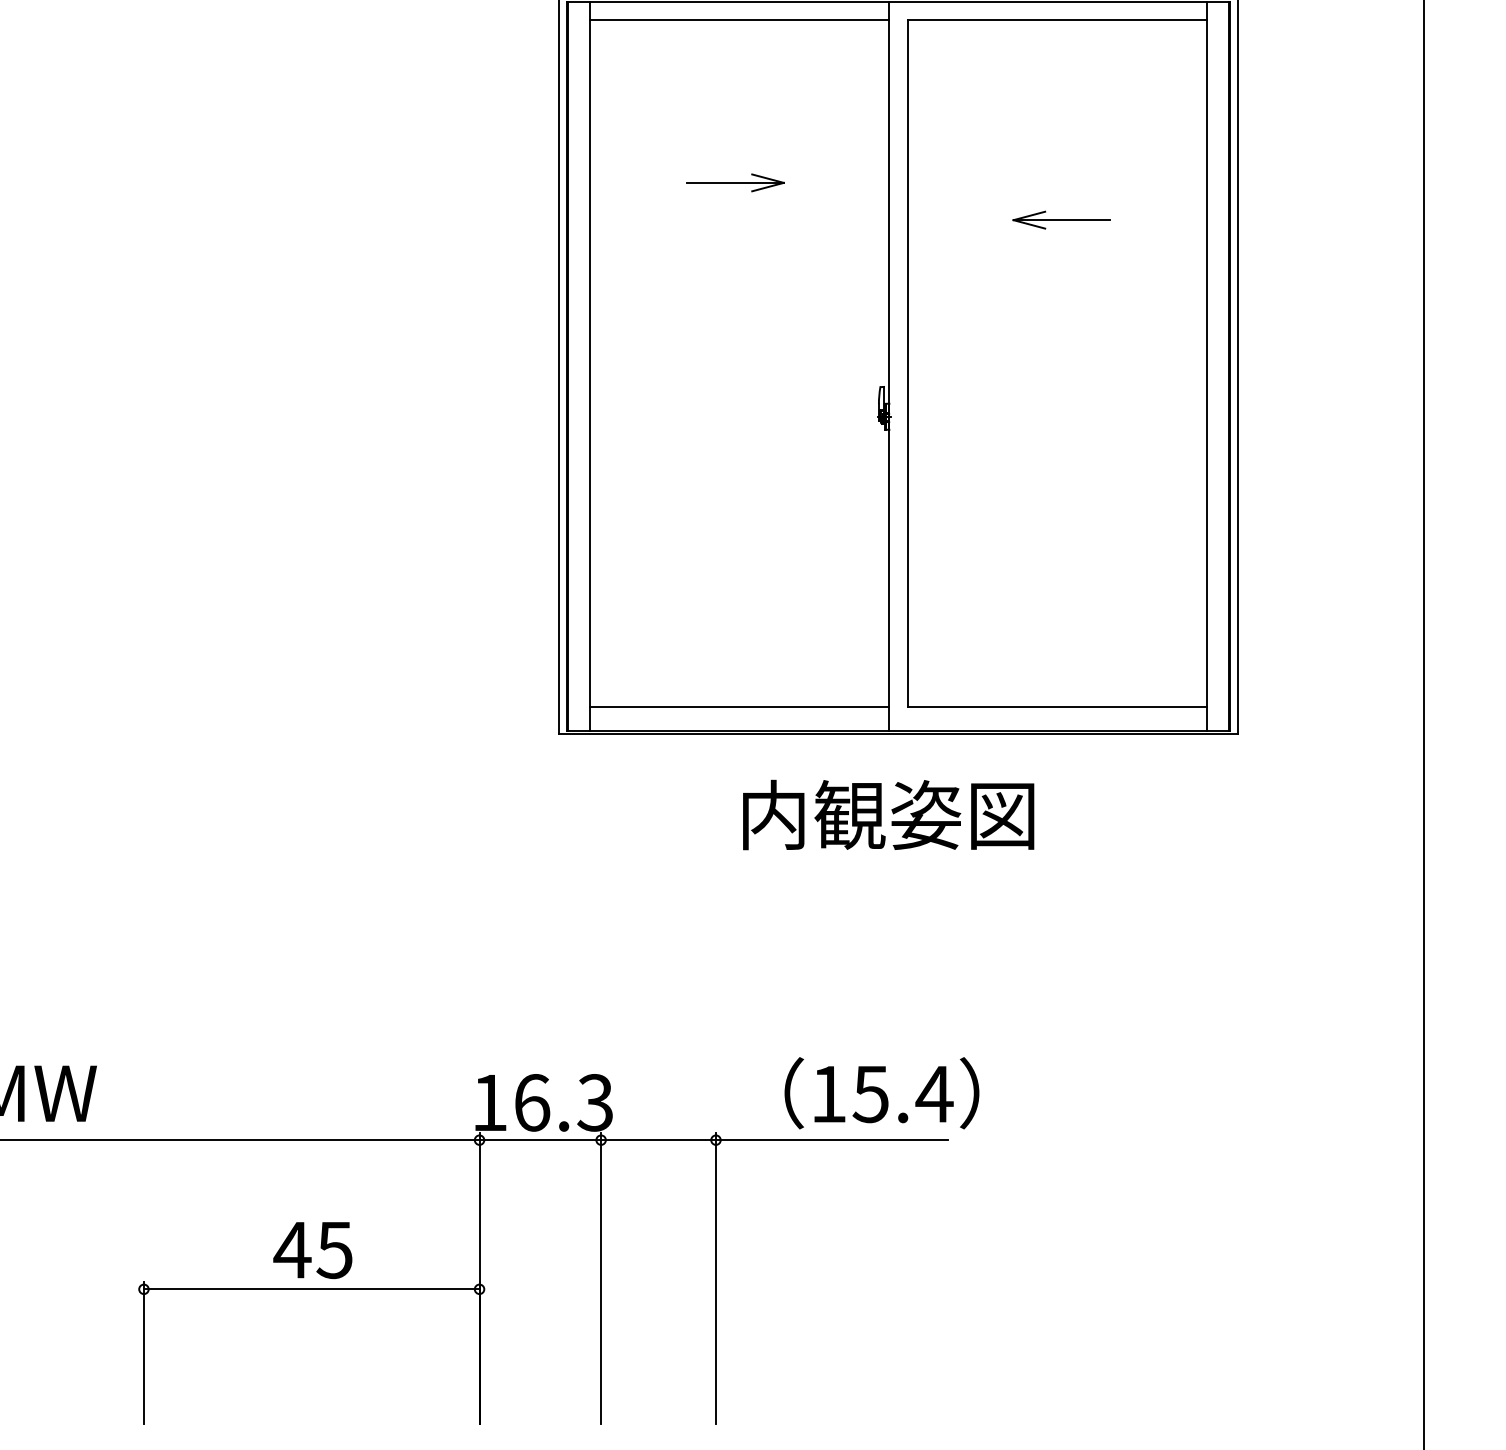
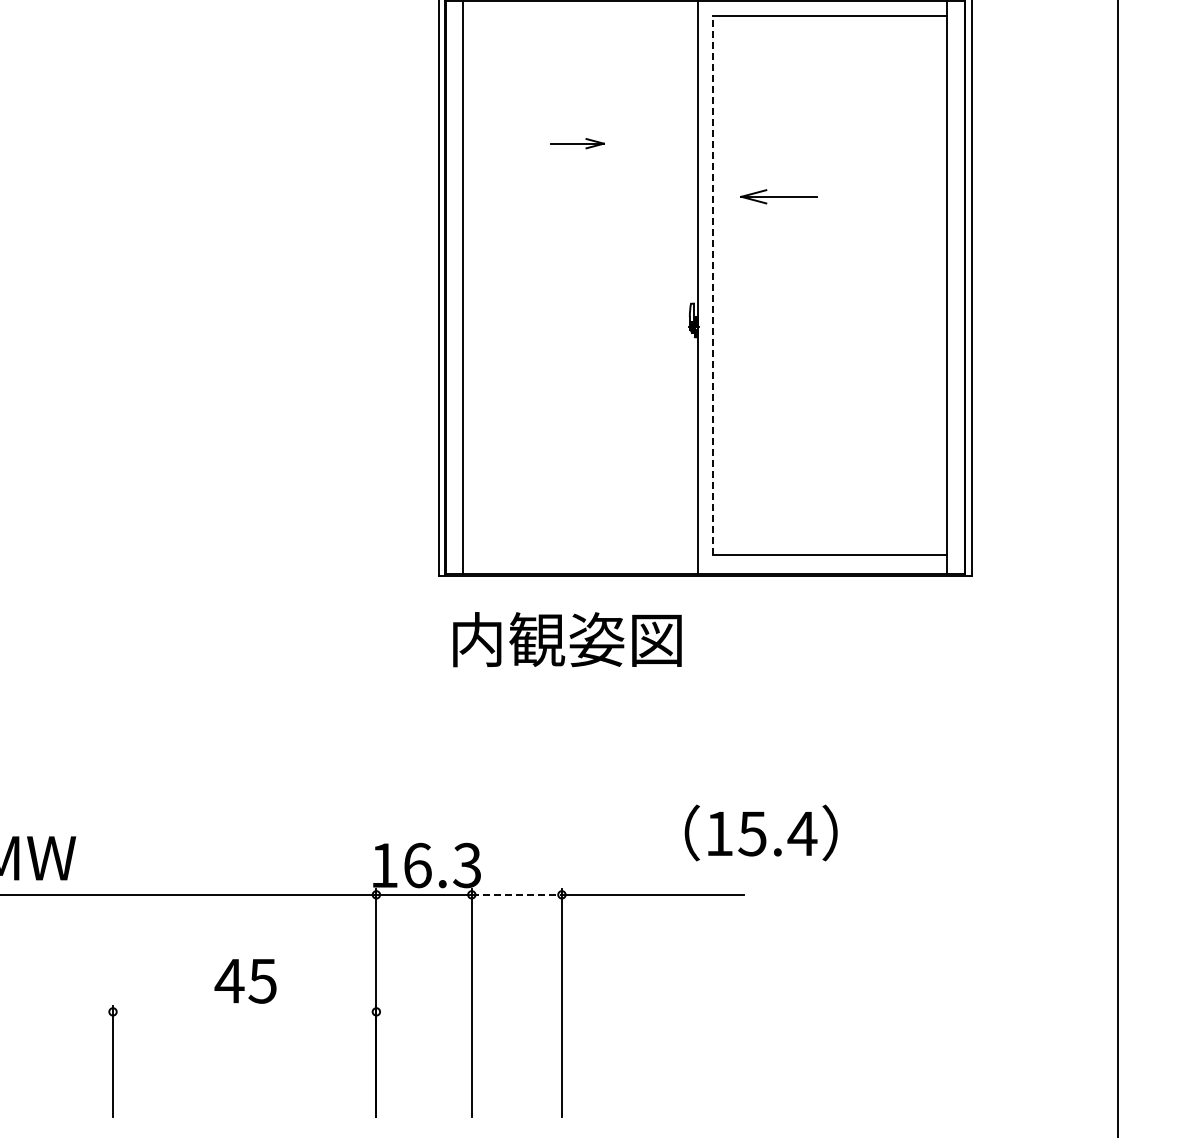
line: (739, 19) -> (580, 15), removed
part: (735, 182) -> (577, 143), size x0.7
part: (1060, 219) -> (778, 196), moved
line: (907, 363) -> (712, 285), solid -> dashed
line: (739, 707) -> (580, 555), removed
text: (888, 814) -> (567, 639), moved
text: (881, 1092) -> (760, 832), moved
line: (659, 1139) -> (517, 894), solid -> dashed
line: (311, 1288) -> (244, 1011), removed

